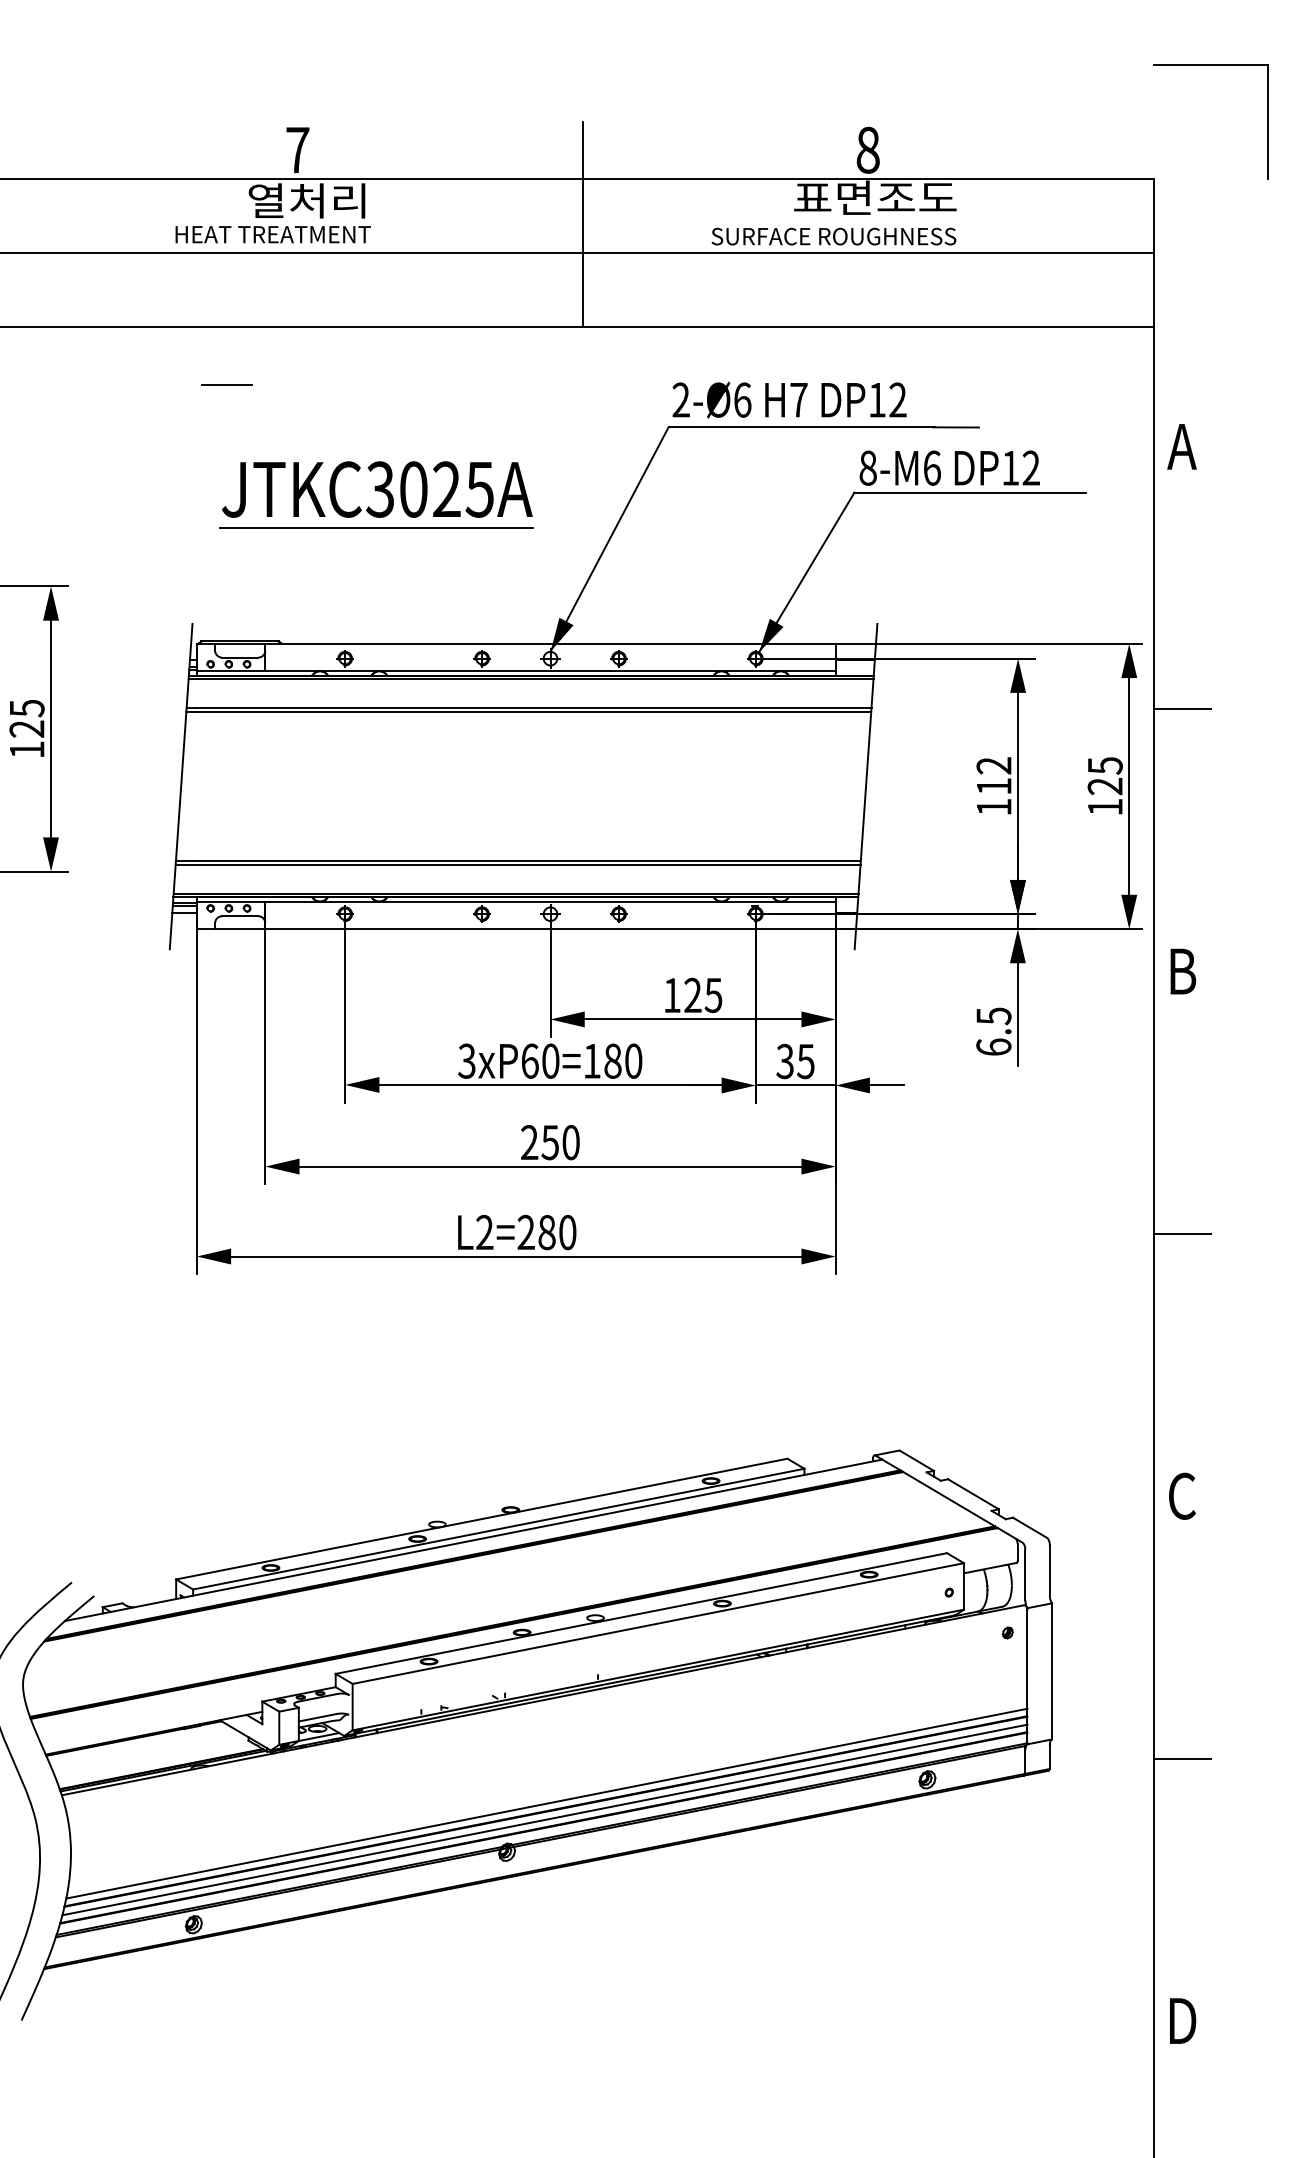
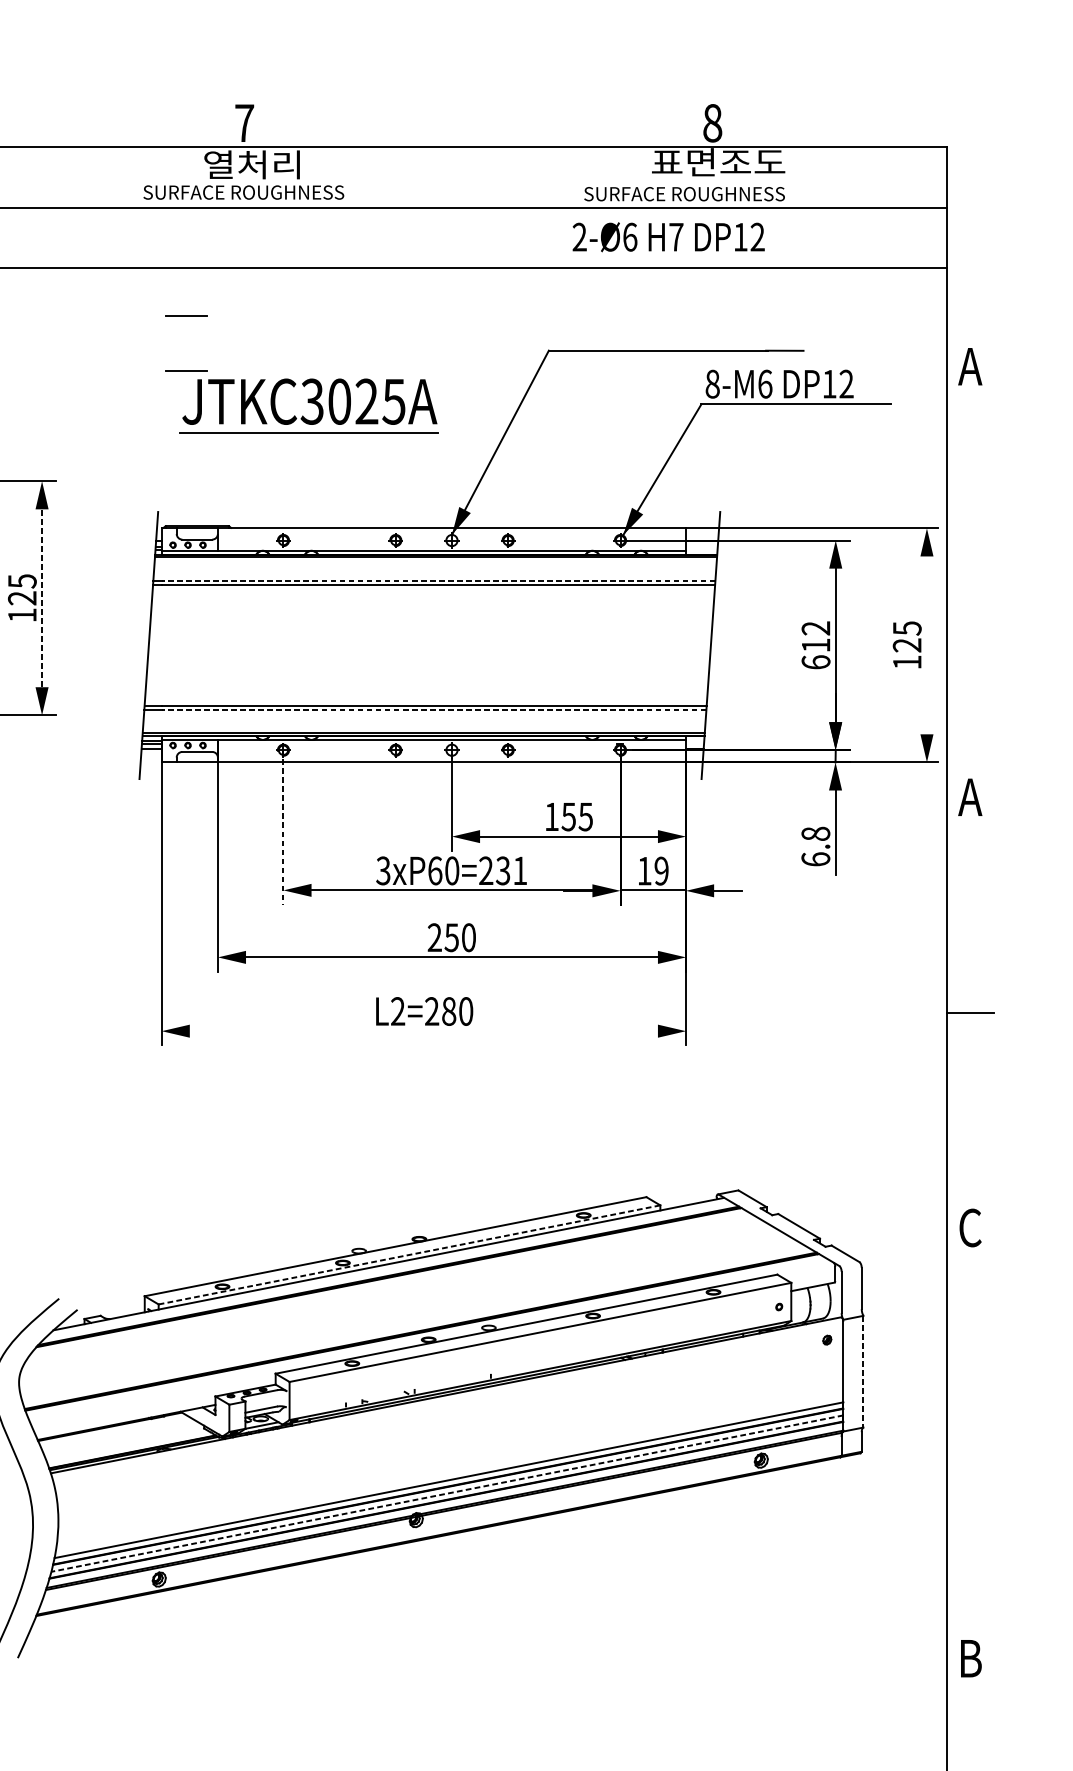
part: (1210, 65) -> (993, 53), removed
line: (583, 224) -> (479, 184), removed
text: (296, 234) -> (243, 192), HEAT TREATMENT -> SURFACE ROUGHNESS
text: (789, 399) -> (668, 236), moved
line: (226, 451) -> (186, 370), added
line: (533, 707) -> (438, 580), solid -> dashed
line: (1181, 709) -> (969, 582), removed
line: (51, 728) -> (42, 597), solid -> dashed
line: (1129, 786) -> (927, 645), removed
text: (993, 806) -> (815, 661), 112 -> 612
line: (528, 865) -> (433, 710), solid -> dashed
text: (1181, 971) -> (969, 797), B -> A
text: (692, 995) -> (568, 816), 125 -> 155
line: (345, 1009) -> (283, 828), solid -> dashed
text: (993, 1016) -> (815, 834), 6.5 -> 6.8
text: (612, 1060) -> (502, 870), 3xP60=180 -> 3xP60=231
text: (795, 1061) -> (653, 871), 35 -> 19
line: (516, 1256) -> (424, 1031), removed
line: (498, 1529) -> (409, 1255), solid -> dashed
line: (1051, 1671) -> (863, 1371), solid -> dashed
line: (1181, 1758) -> (969, 1443), removed
line: (544, 1819) -> (447, 1493), solid -> dashed
text: (1183, 2020) -> (971, 1658), D -> B

